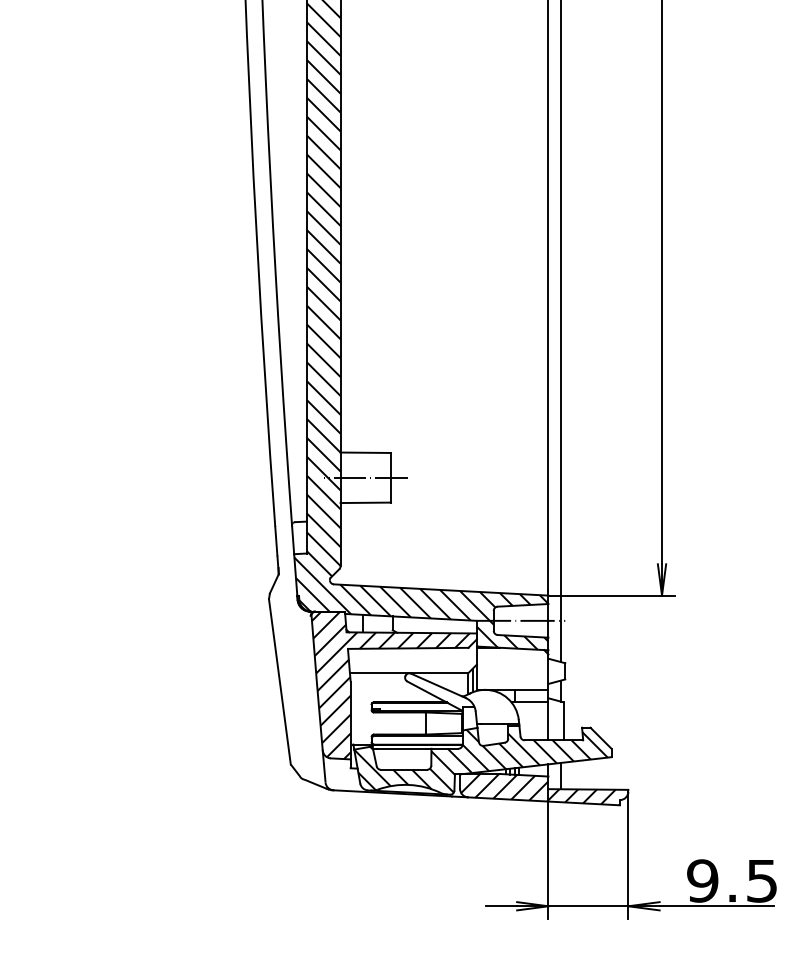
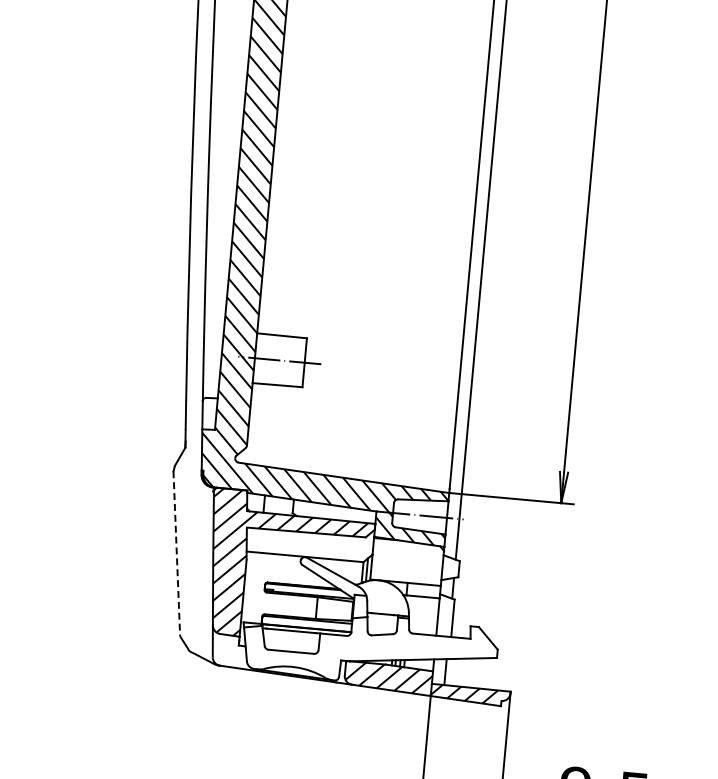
line: (279, 681) -> (176, 553), solid -> dashed
hatch: (480, 758) -> (367, 647), removed

